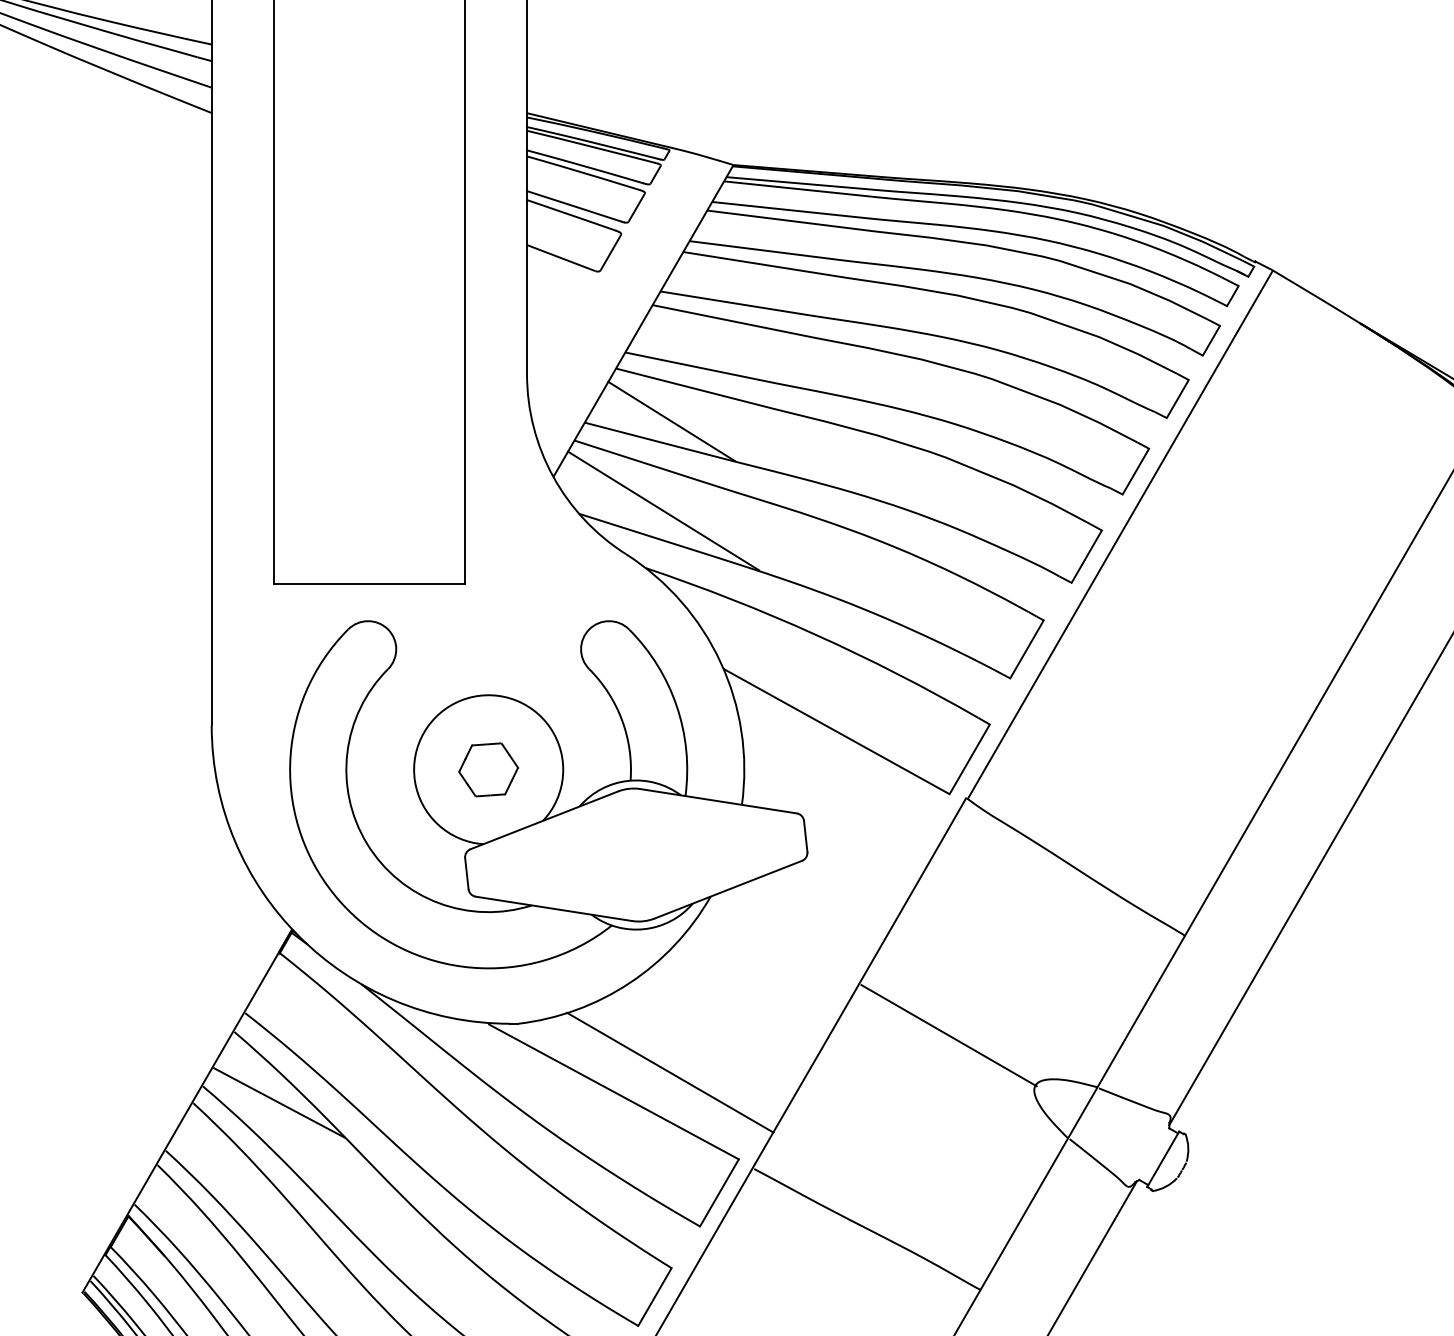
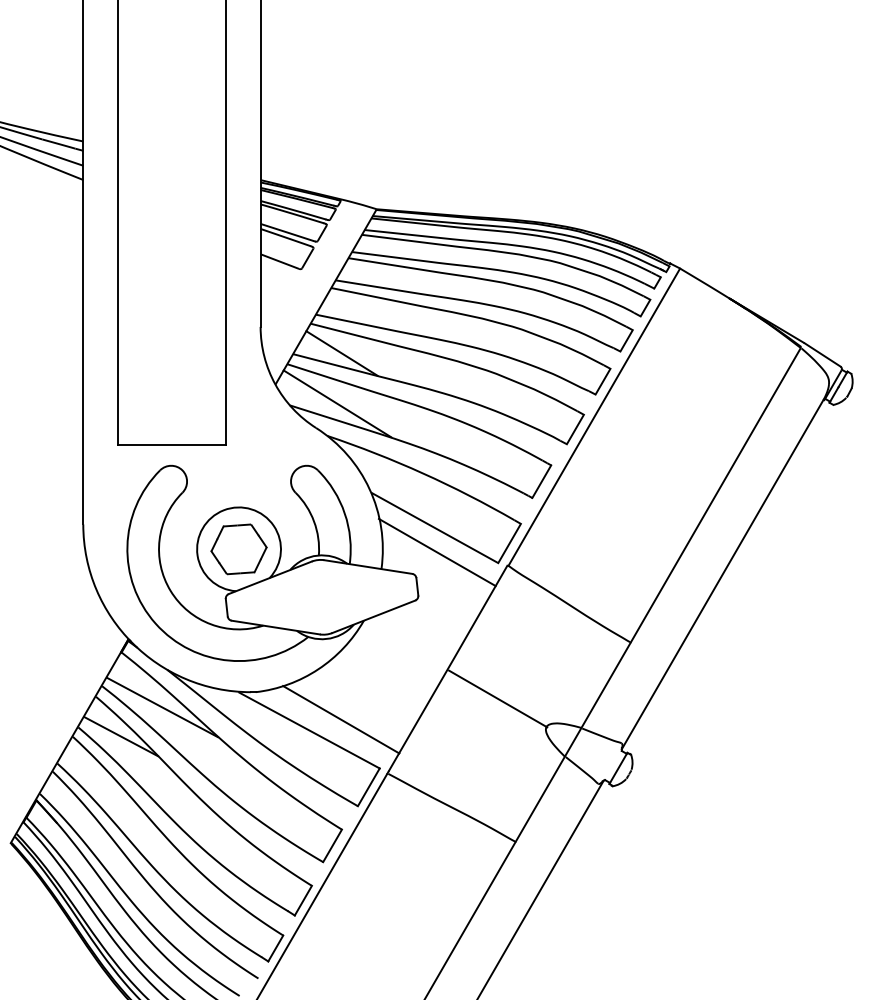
part: (487, 770) -> (238, 549), size x1.67
line: (839, 775) -> (436, 552), added
line: (352, 1050) -> (162, 707), added

